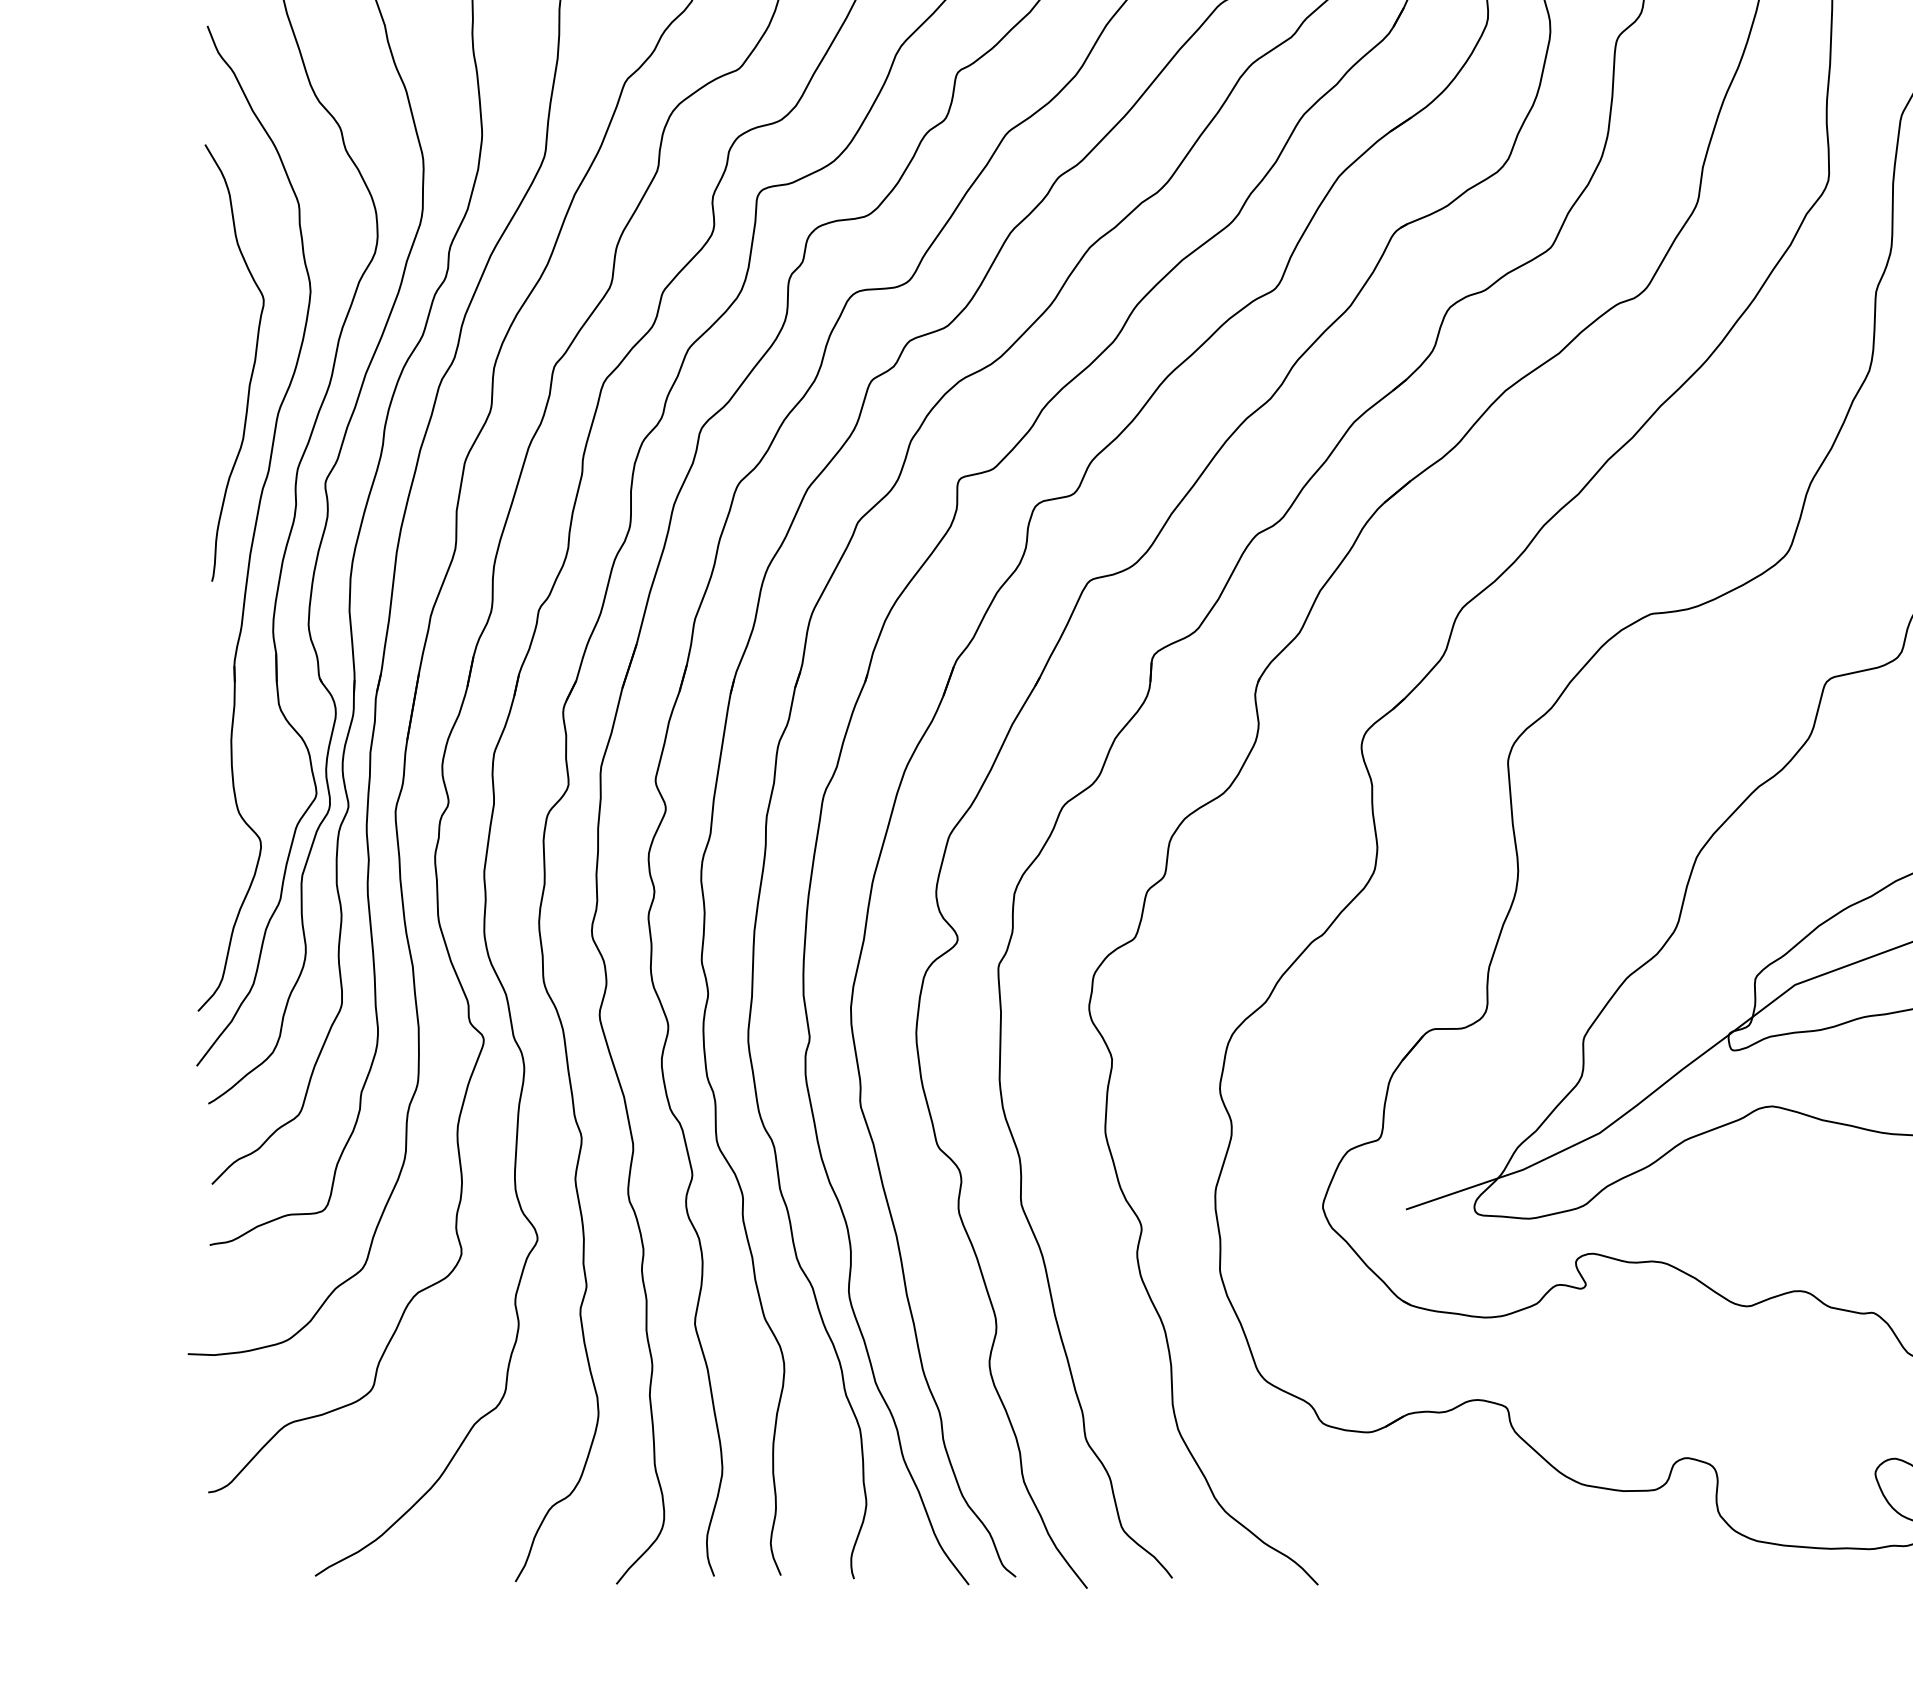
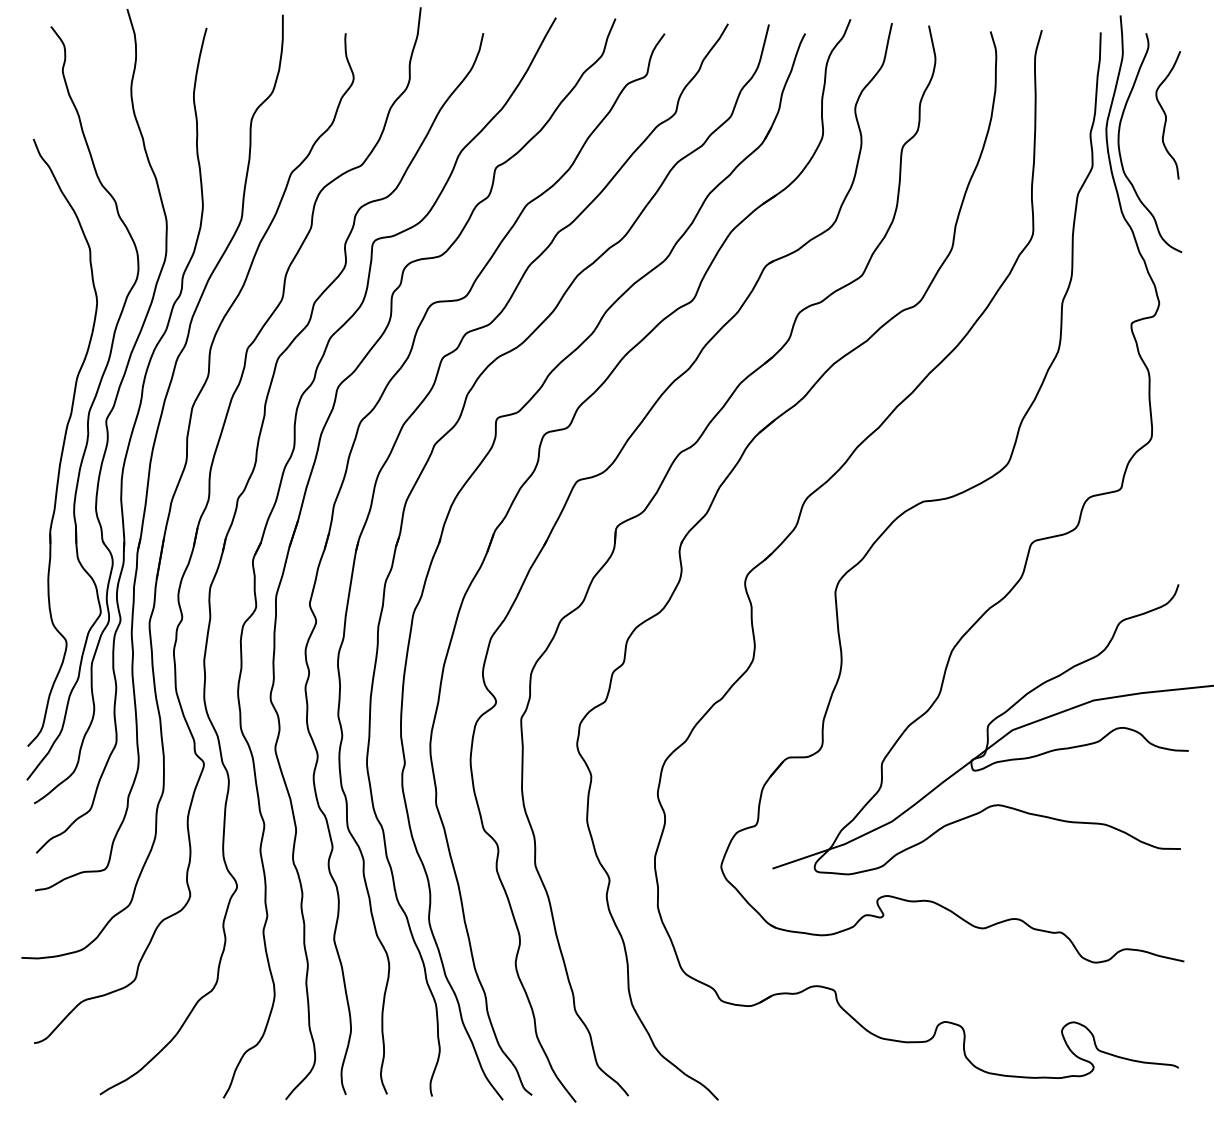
curve: (252, 362) -> (61, 346), removed

